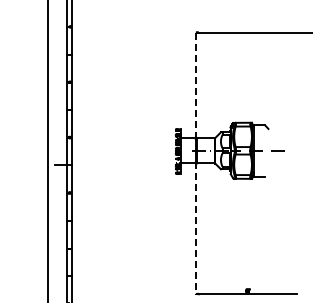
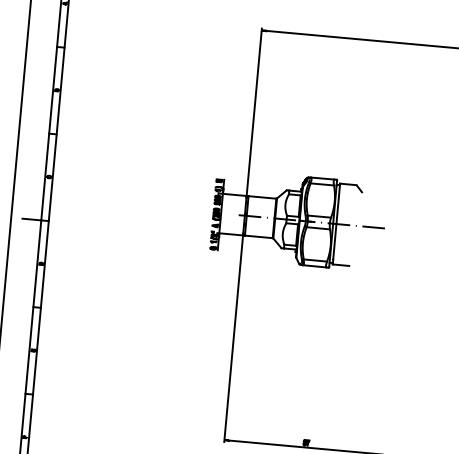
line: (195, 84) -> (253, 111), dashed -> solid
line: (195, 229) -> (233, 338), dashed -> solid

